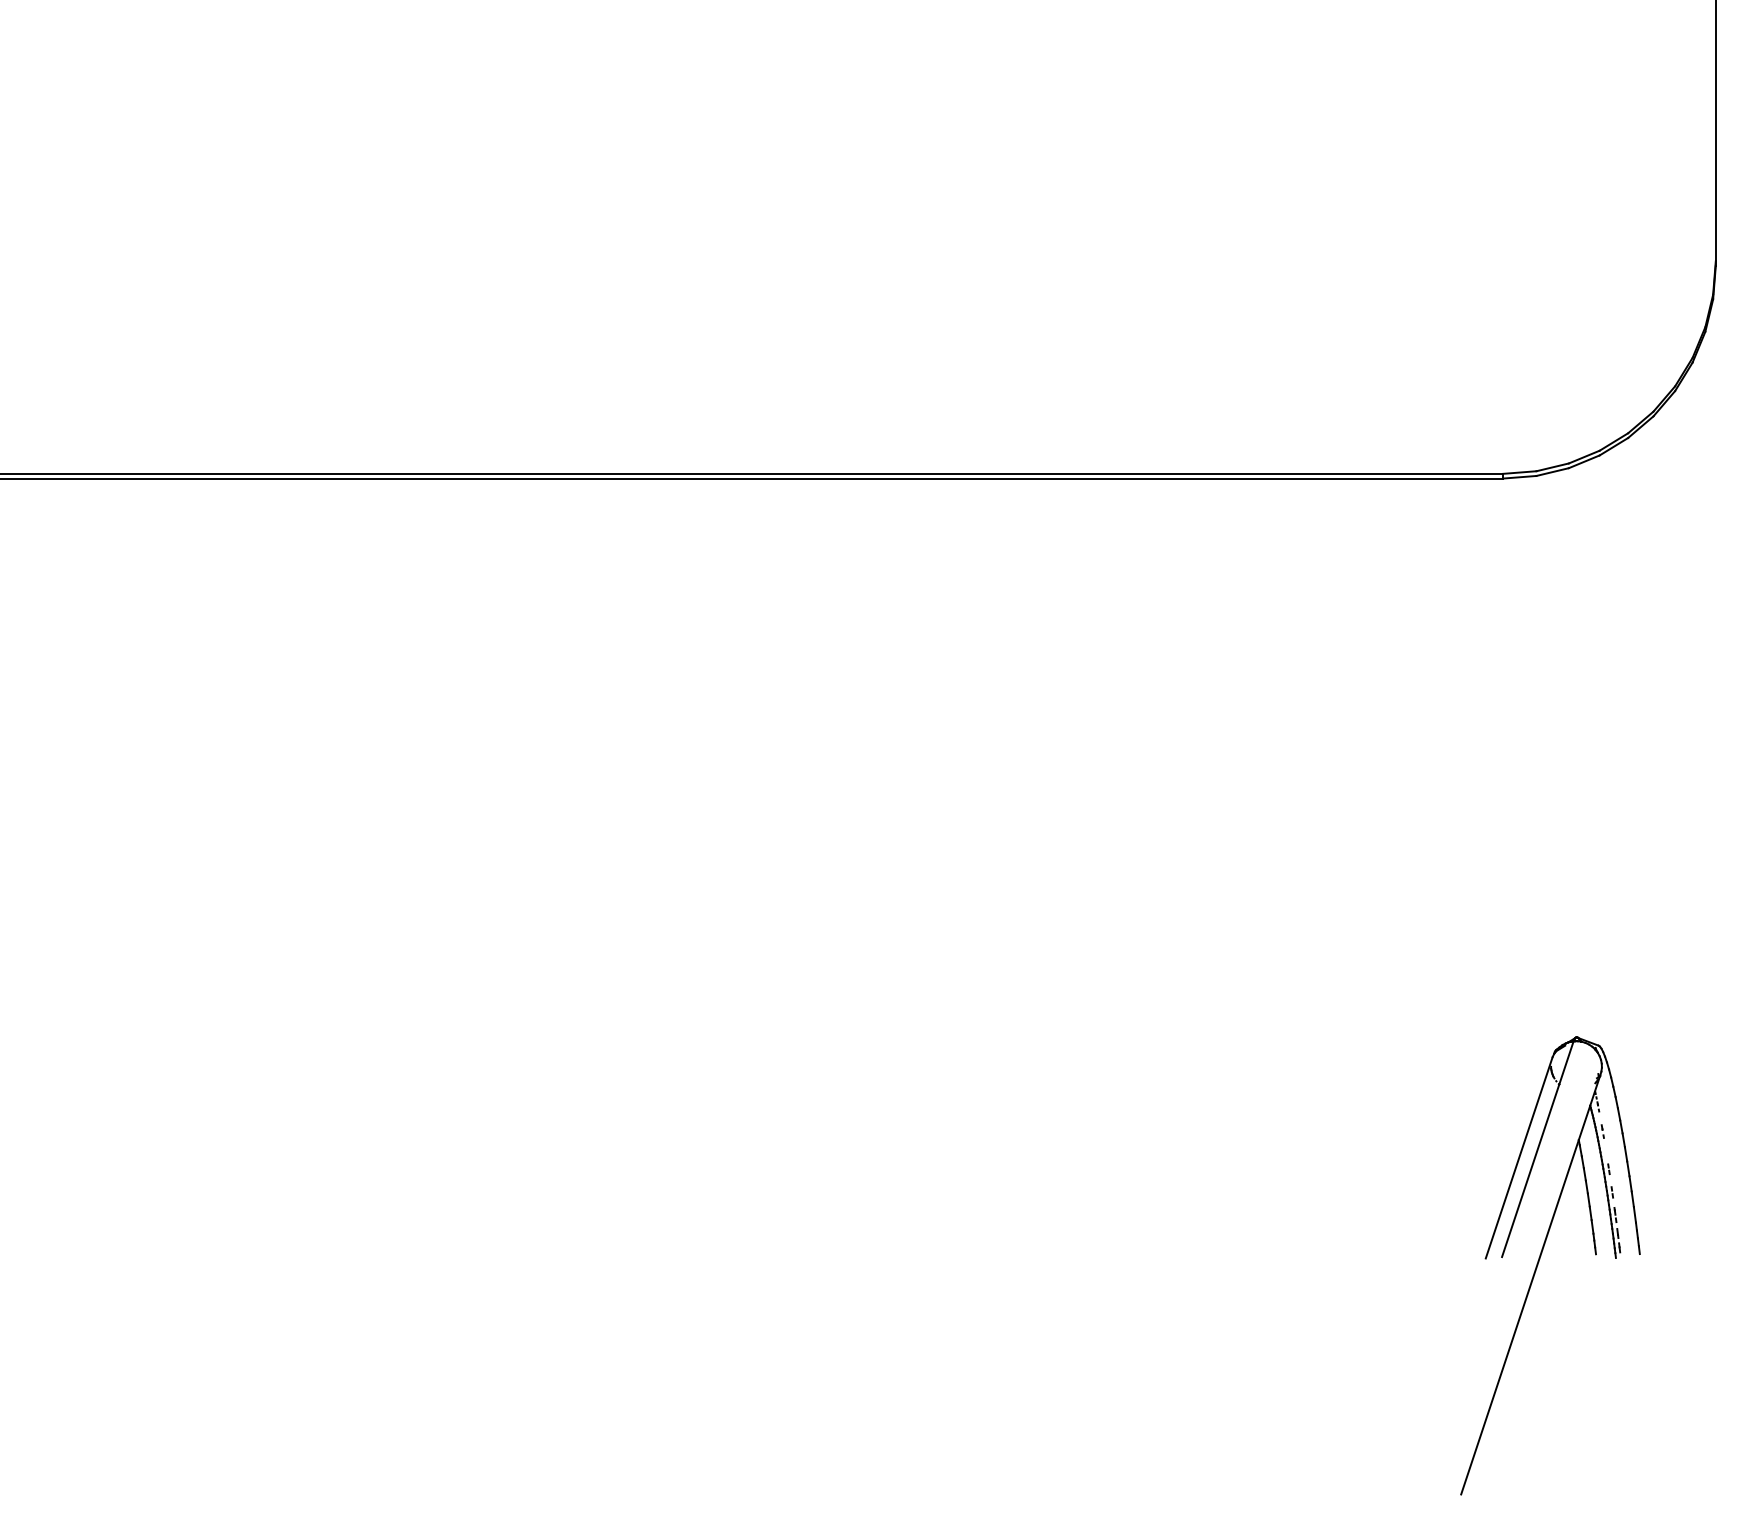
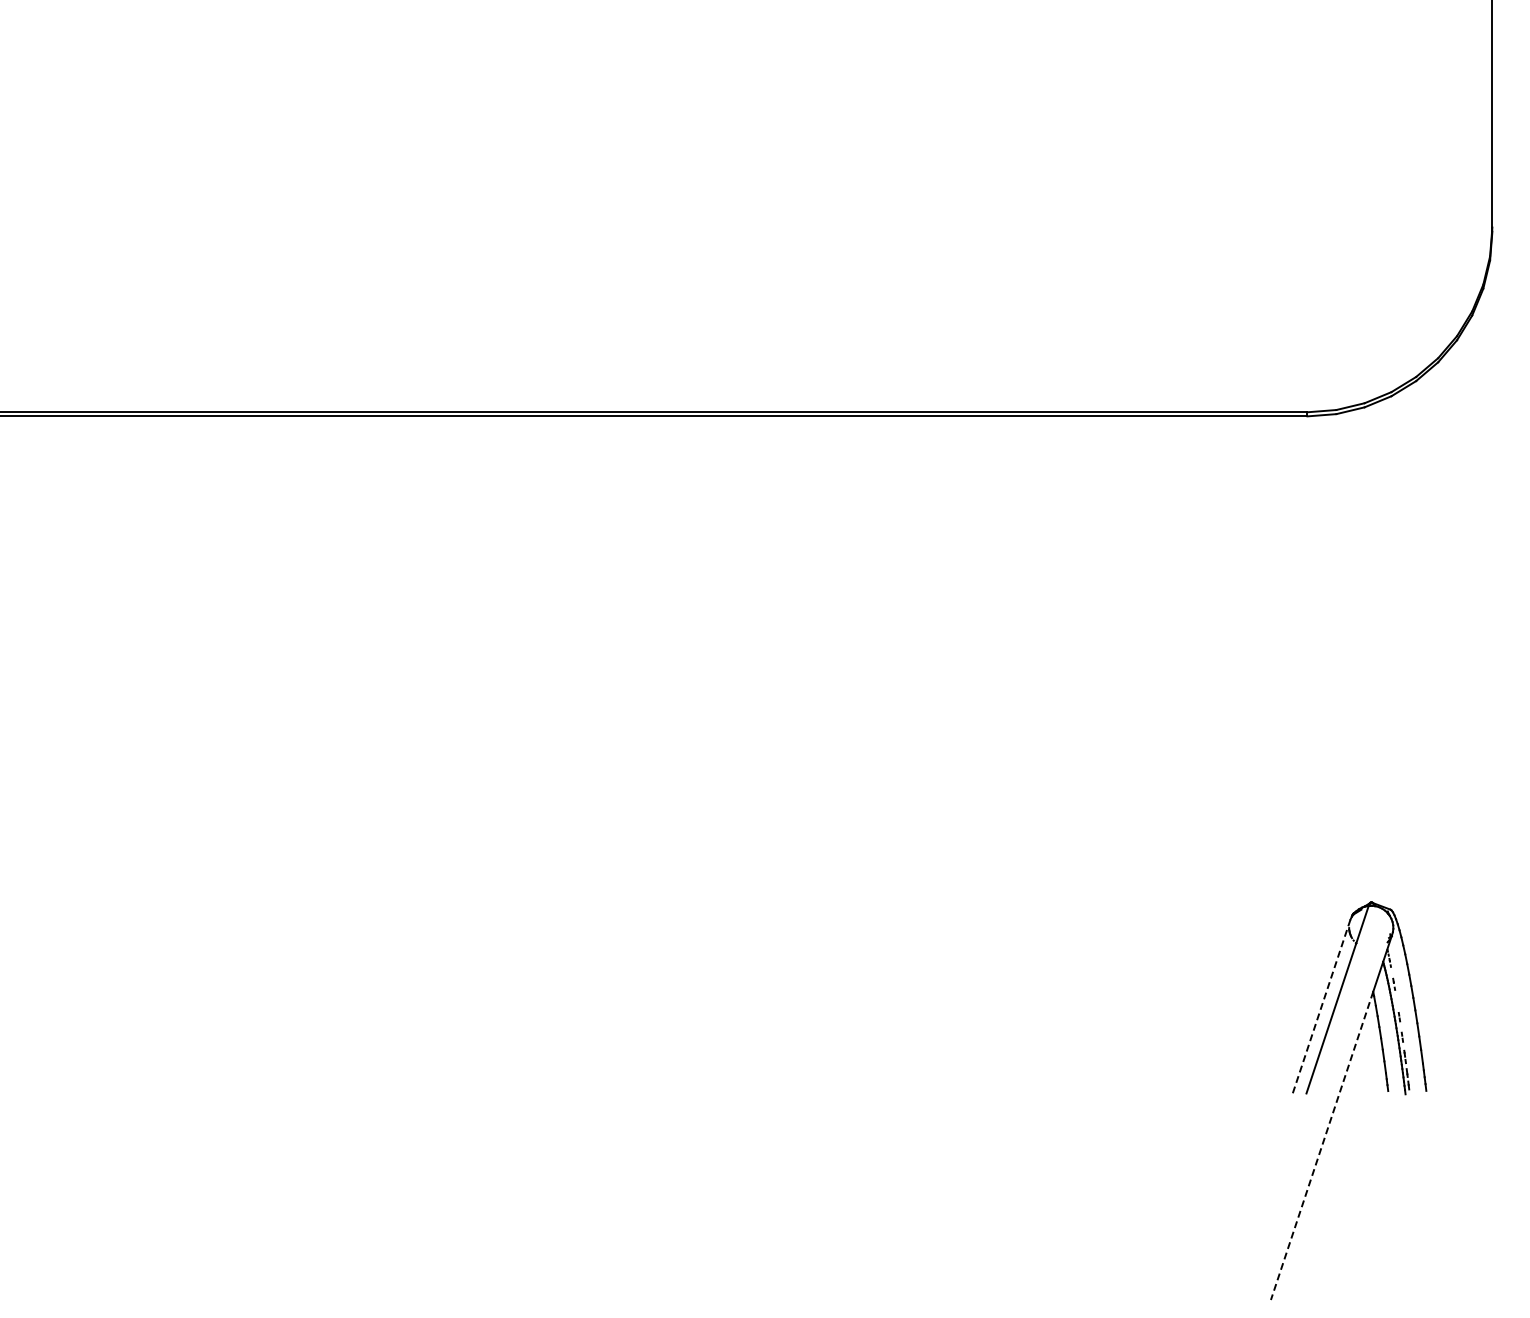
line: (1519, 1158) -> (1321, 1007), solid -> dashed
line: (1519, 1317) -> (1321, 1146), solid -> dashed

